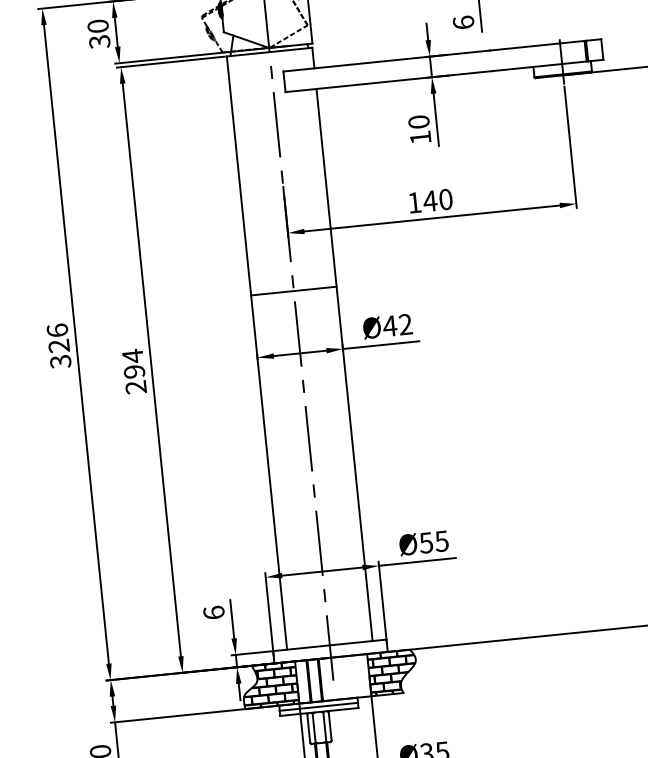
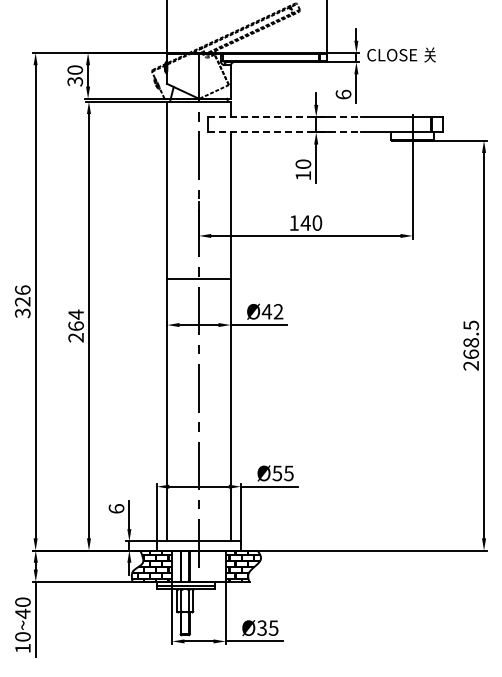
line: (387, 61) -> (284, 117), solid -> dashed
line: (389, 81) -> (284, 132), solid -> dashed
text: (133, 370) -> (75, 325), 294 -> 264

